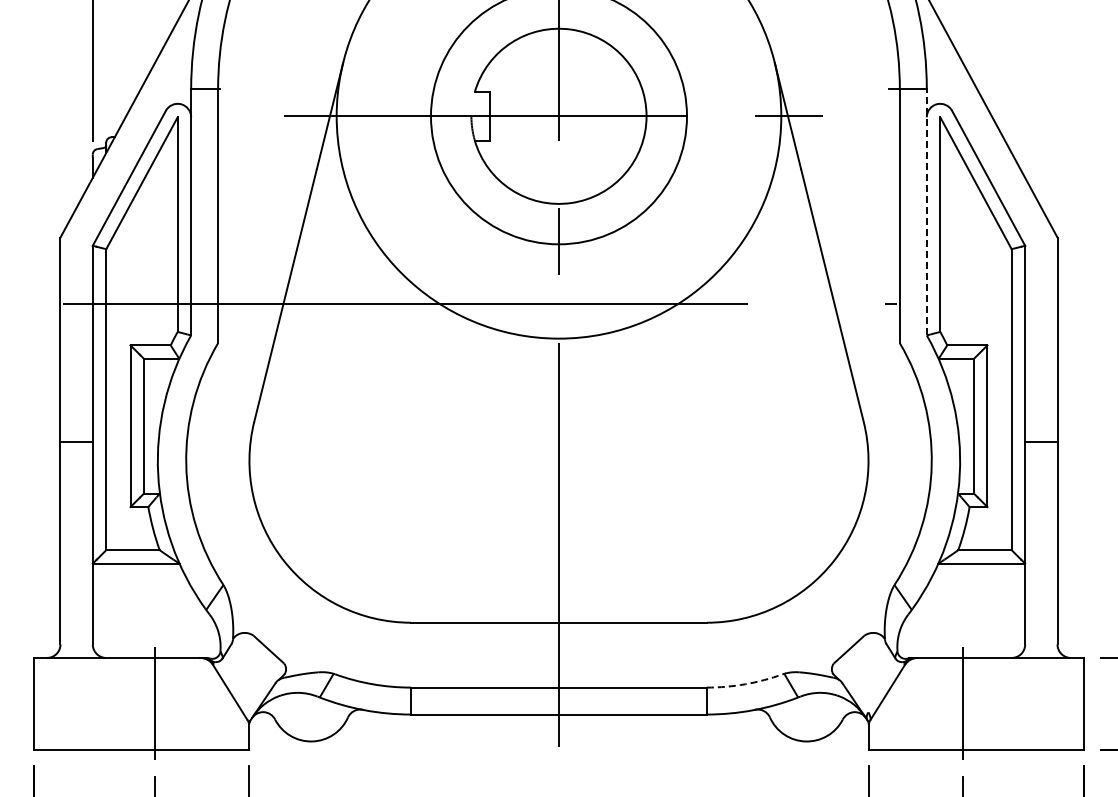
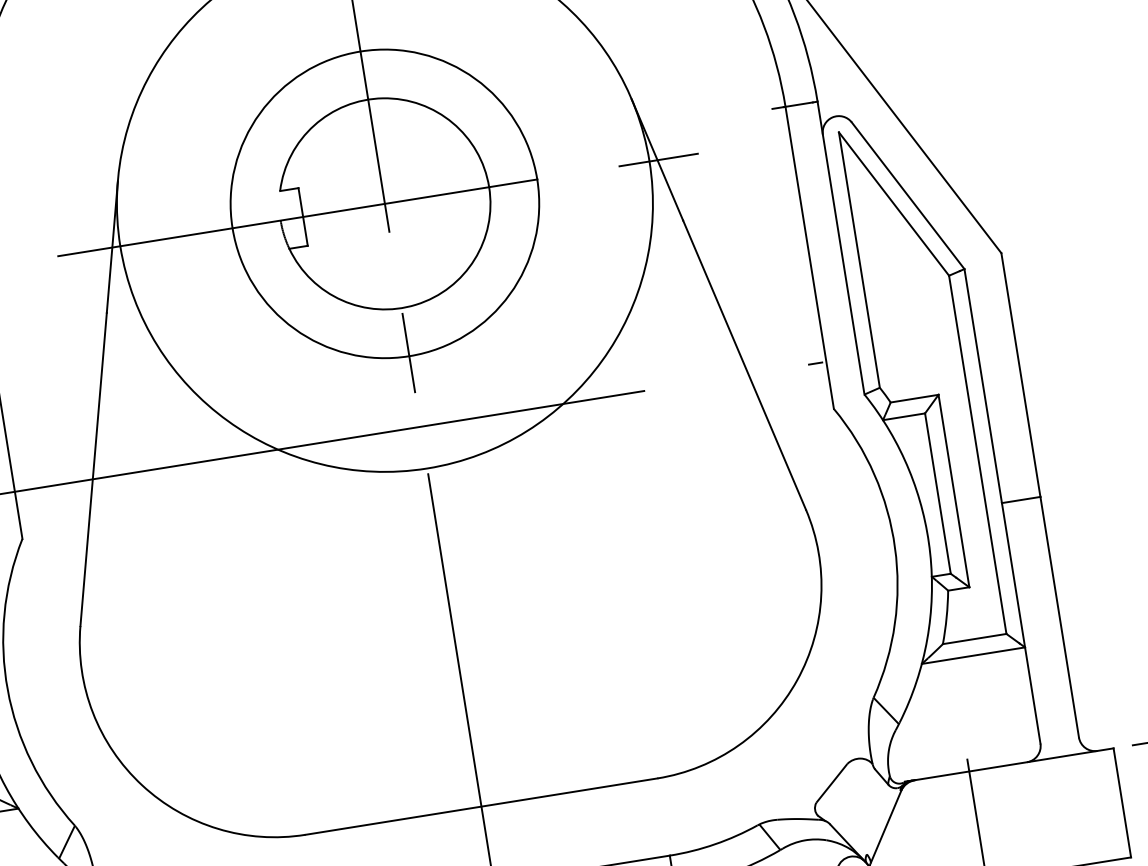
line: (926, 211) -> (840, 247), dashed -> solid
arc: (745, 684) -> (715, 844), dashed -> solid

